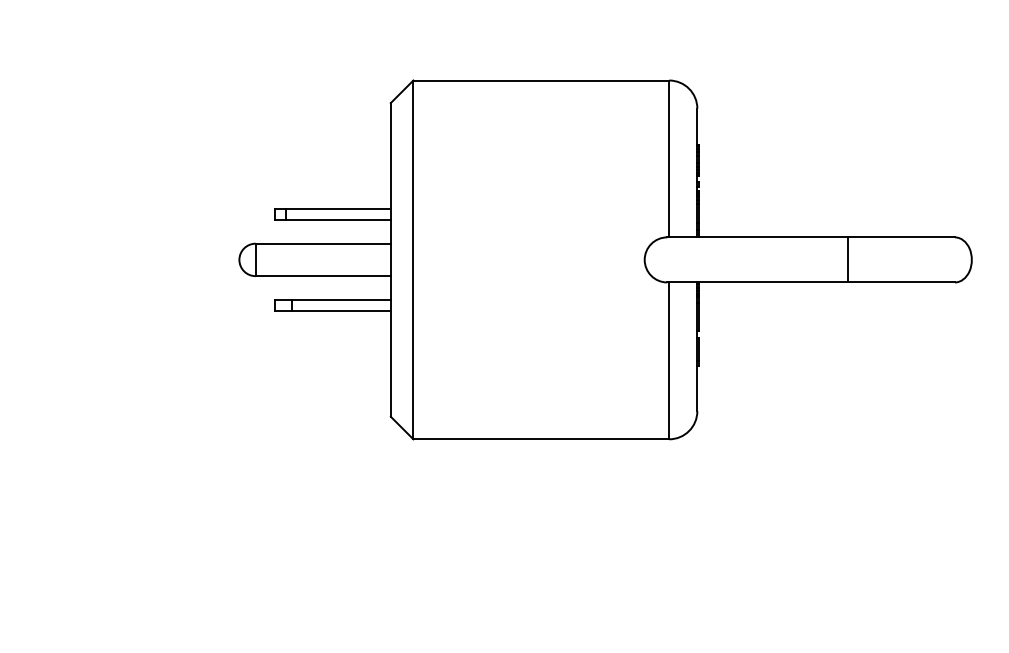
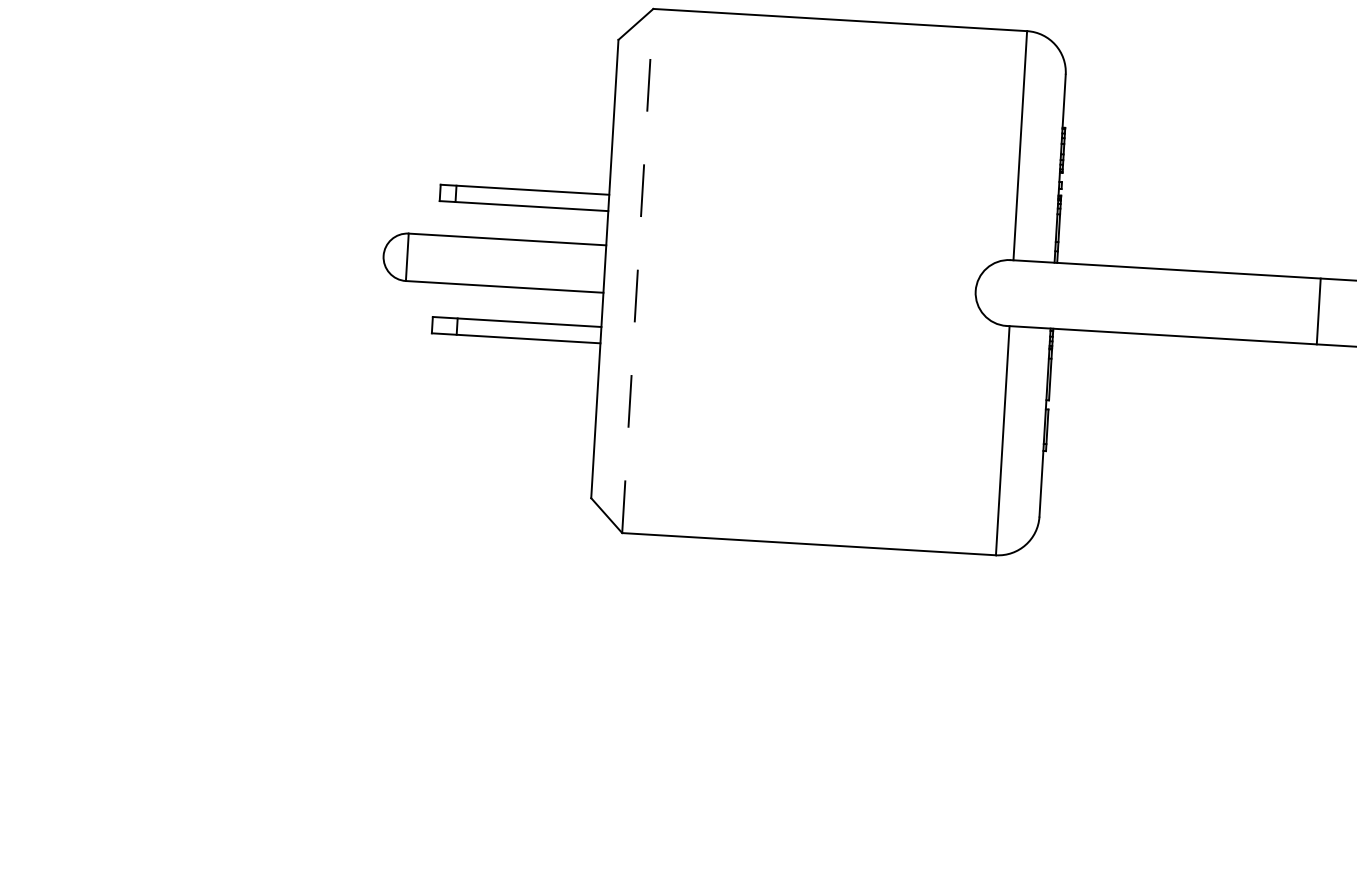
line: (413, 259) -> (637, 270), solid -> dashed
line: (847, 259) -> (1318, 310), moved

